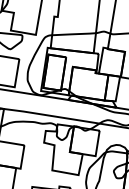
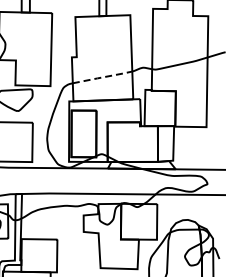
line: (74, 34) -> (103, 77), solid -> dashed

